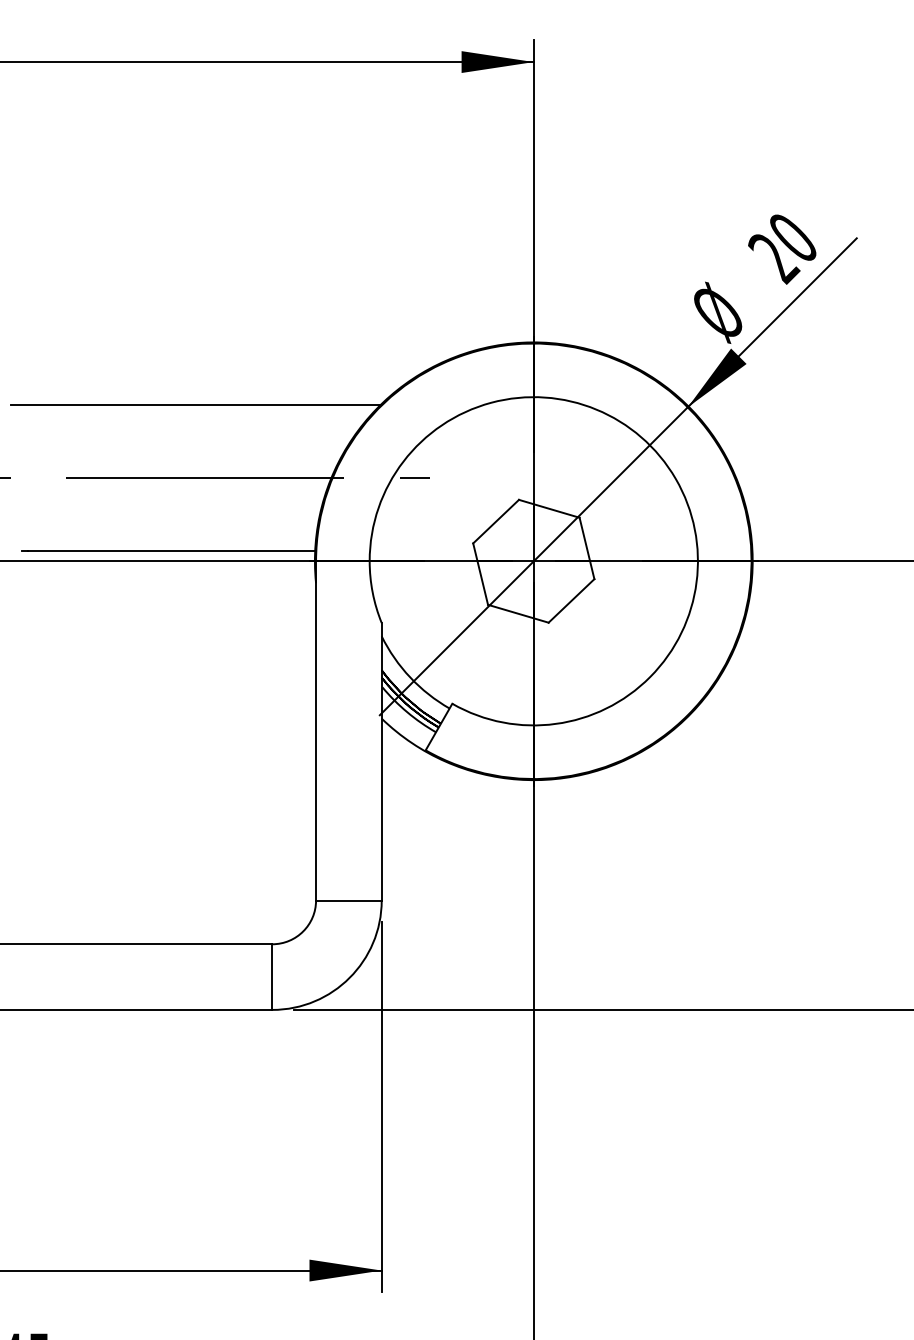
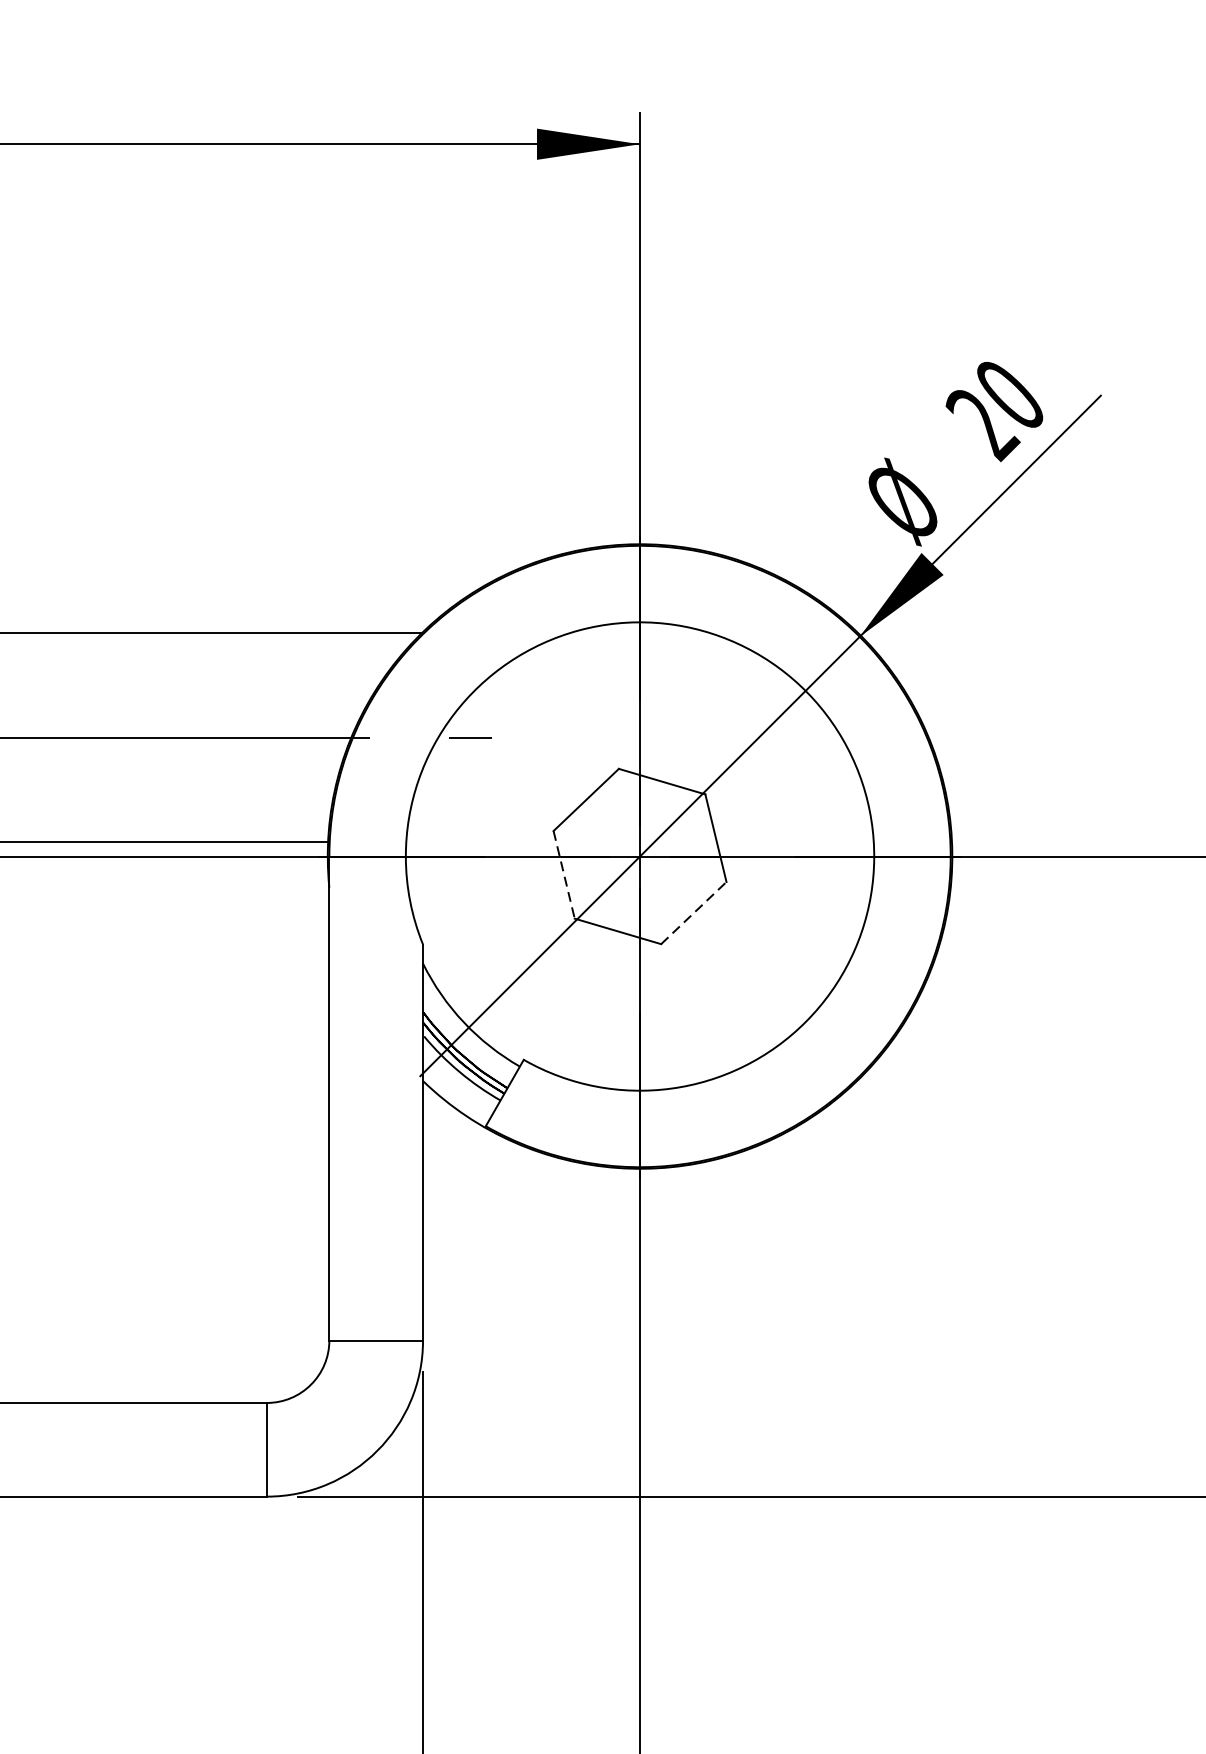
line: (480, 574) -> (563, 875), solid -> dashed
line: (571, 600) -> (693, 912), solid -> dashed

